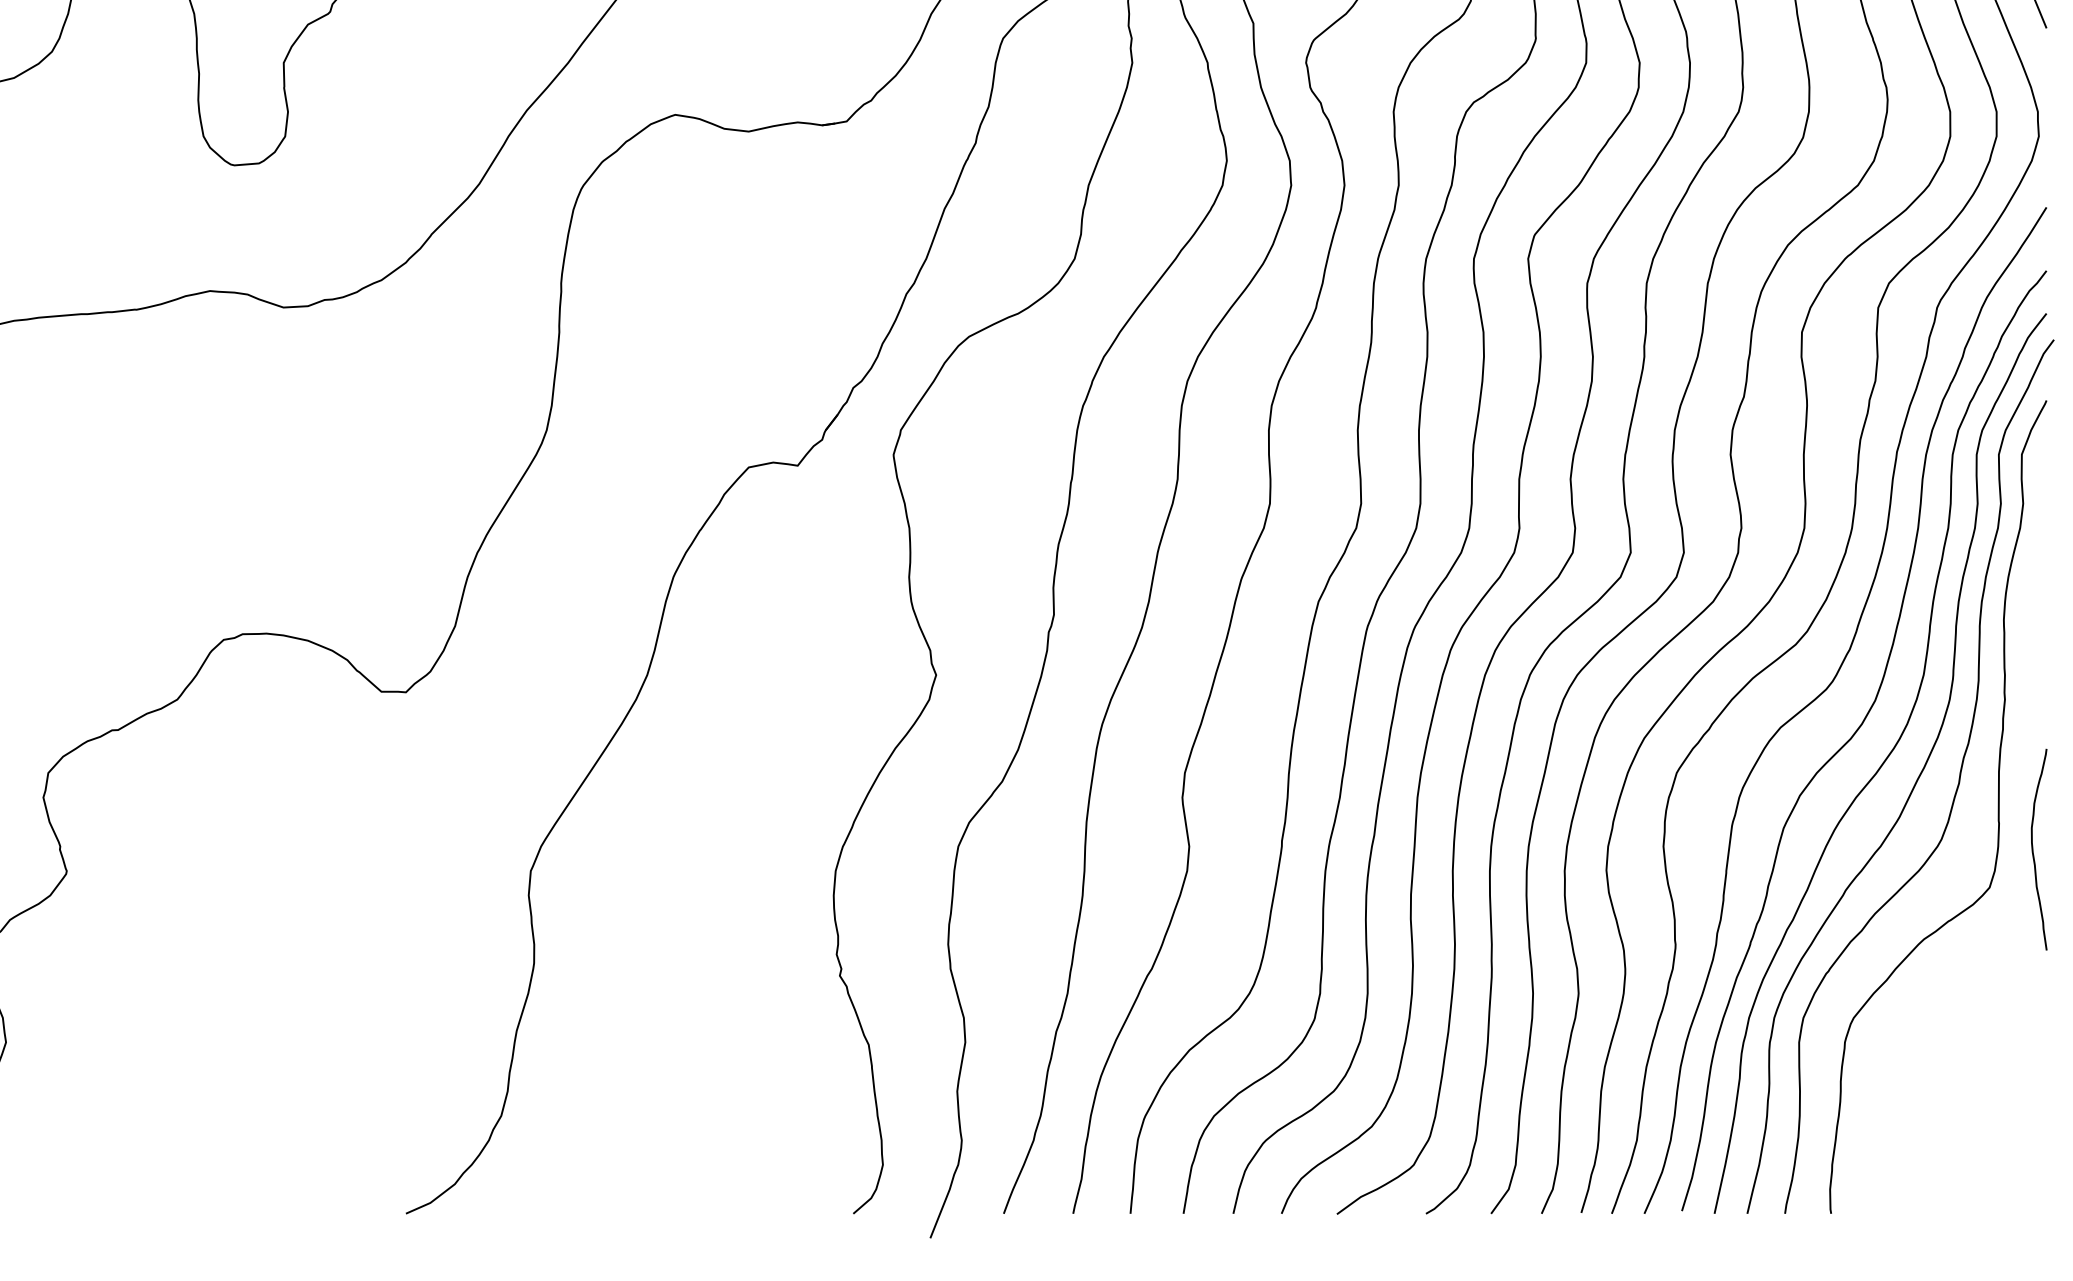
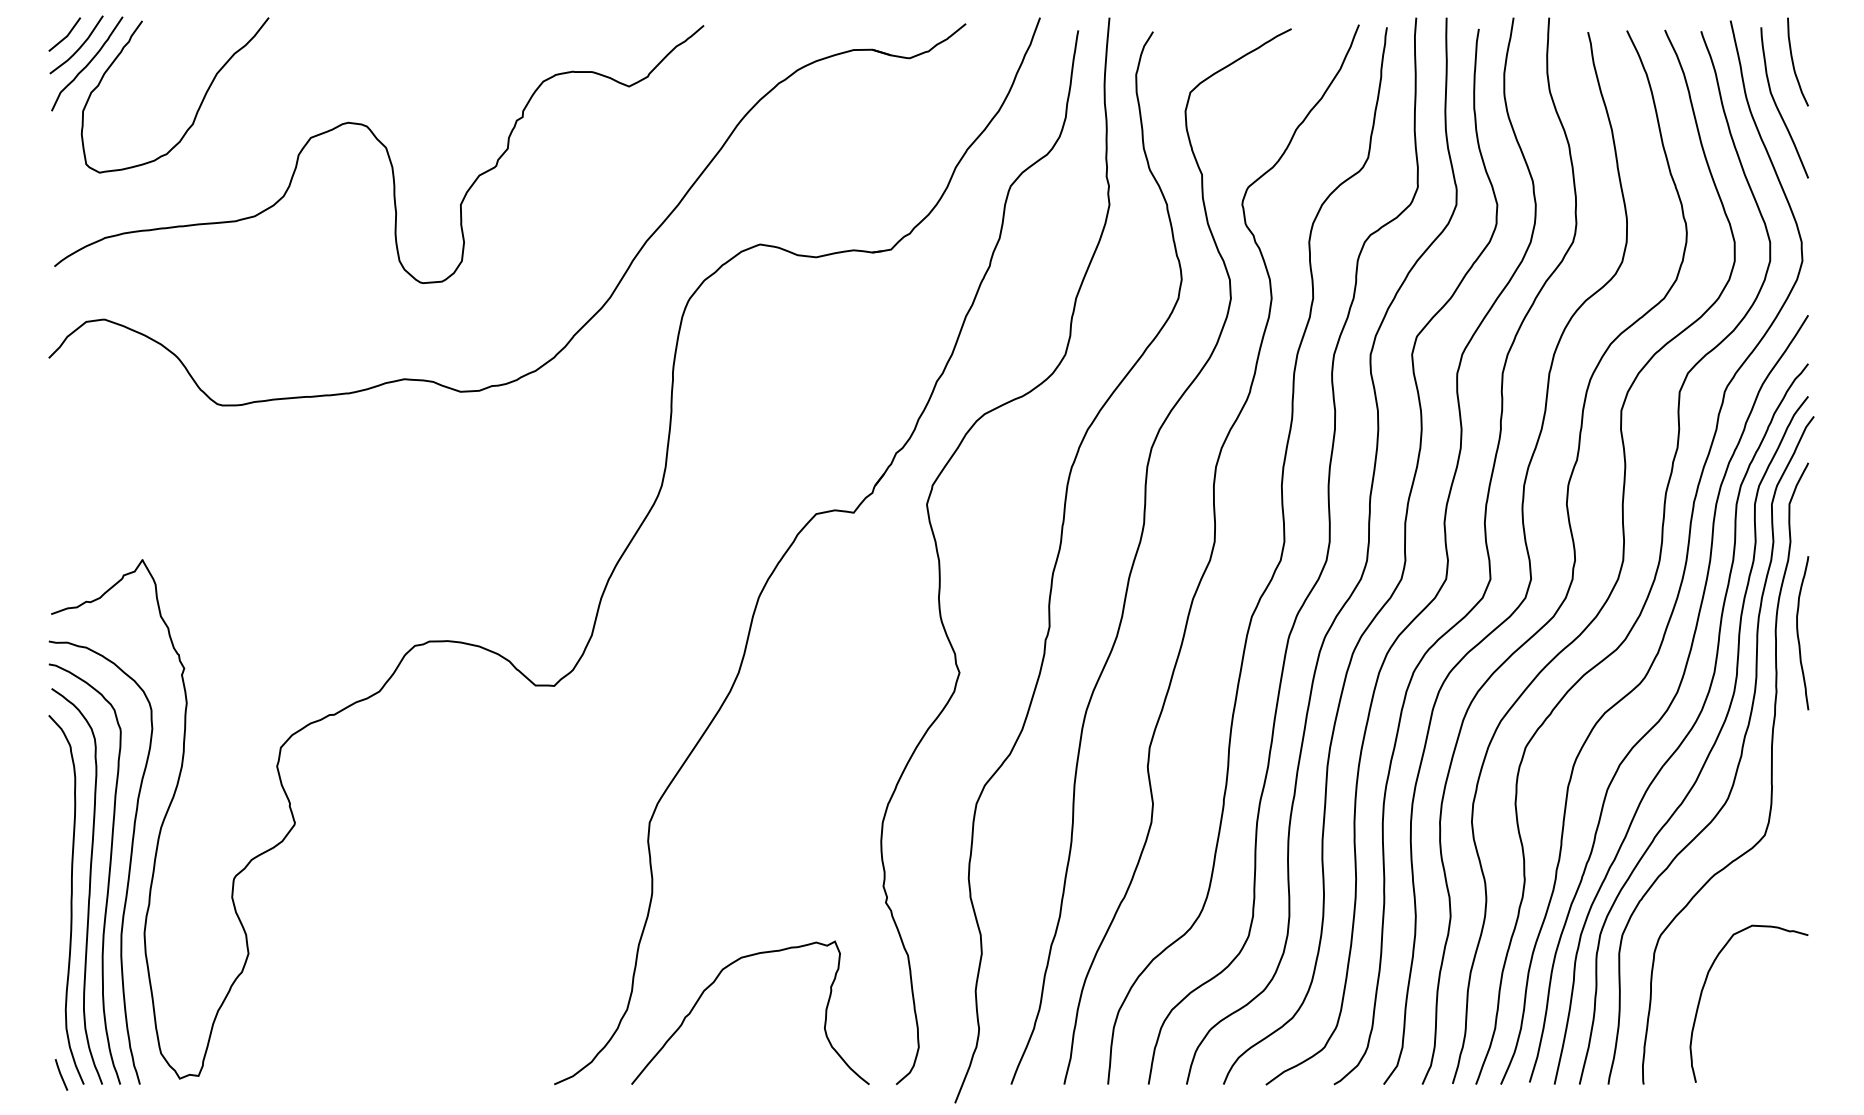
curve: (2033, 850) -> (1798, 633), moved
curve: (618, 1077) -> (716, 980), added
curve: (1910, 1086) -> (1704, 987), added

